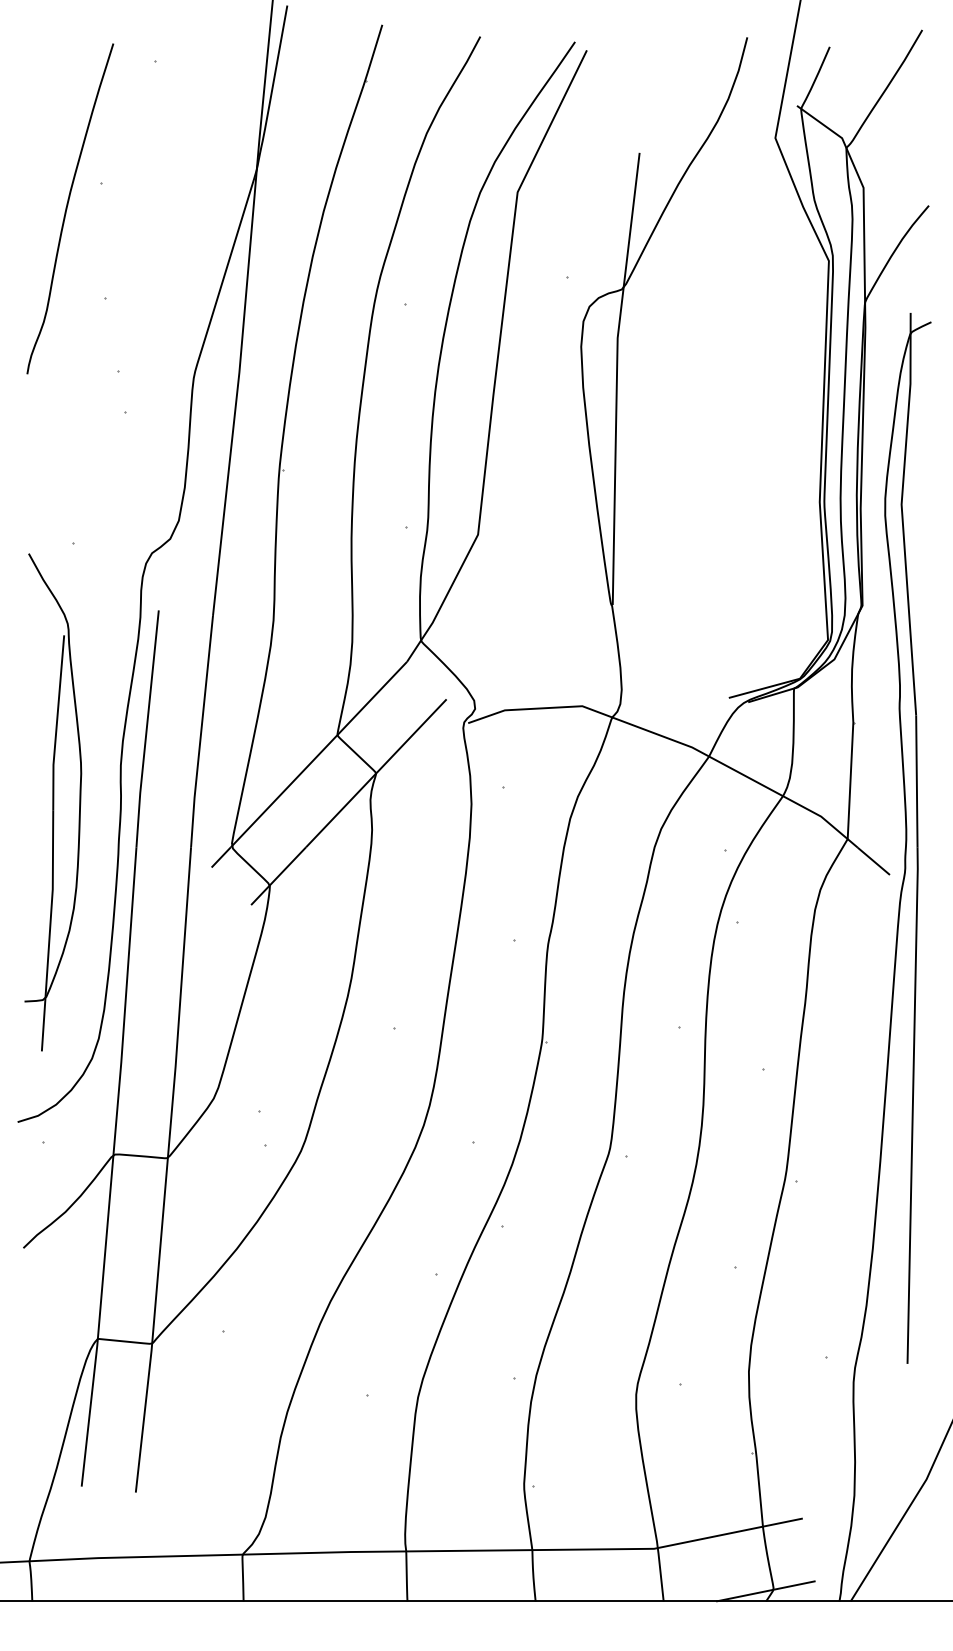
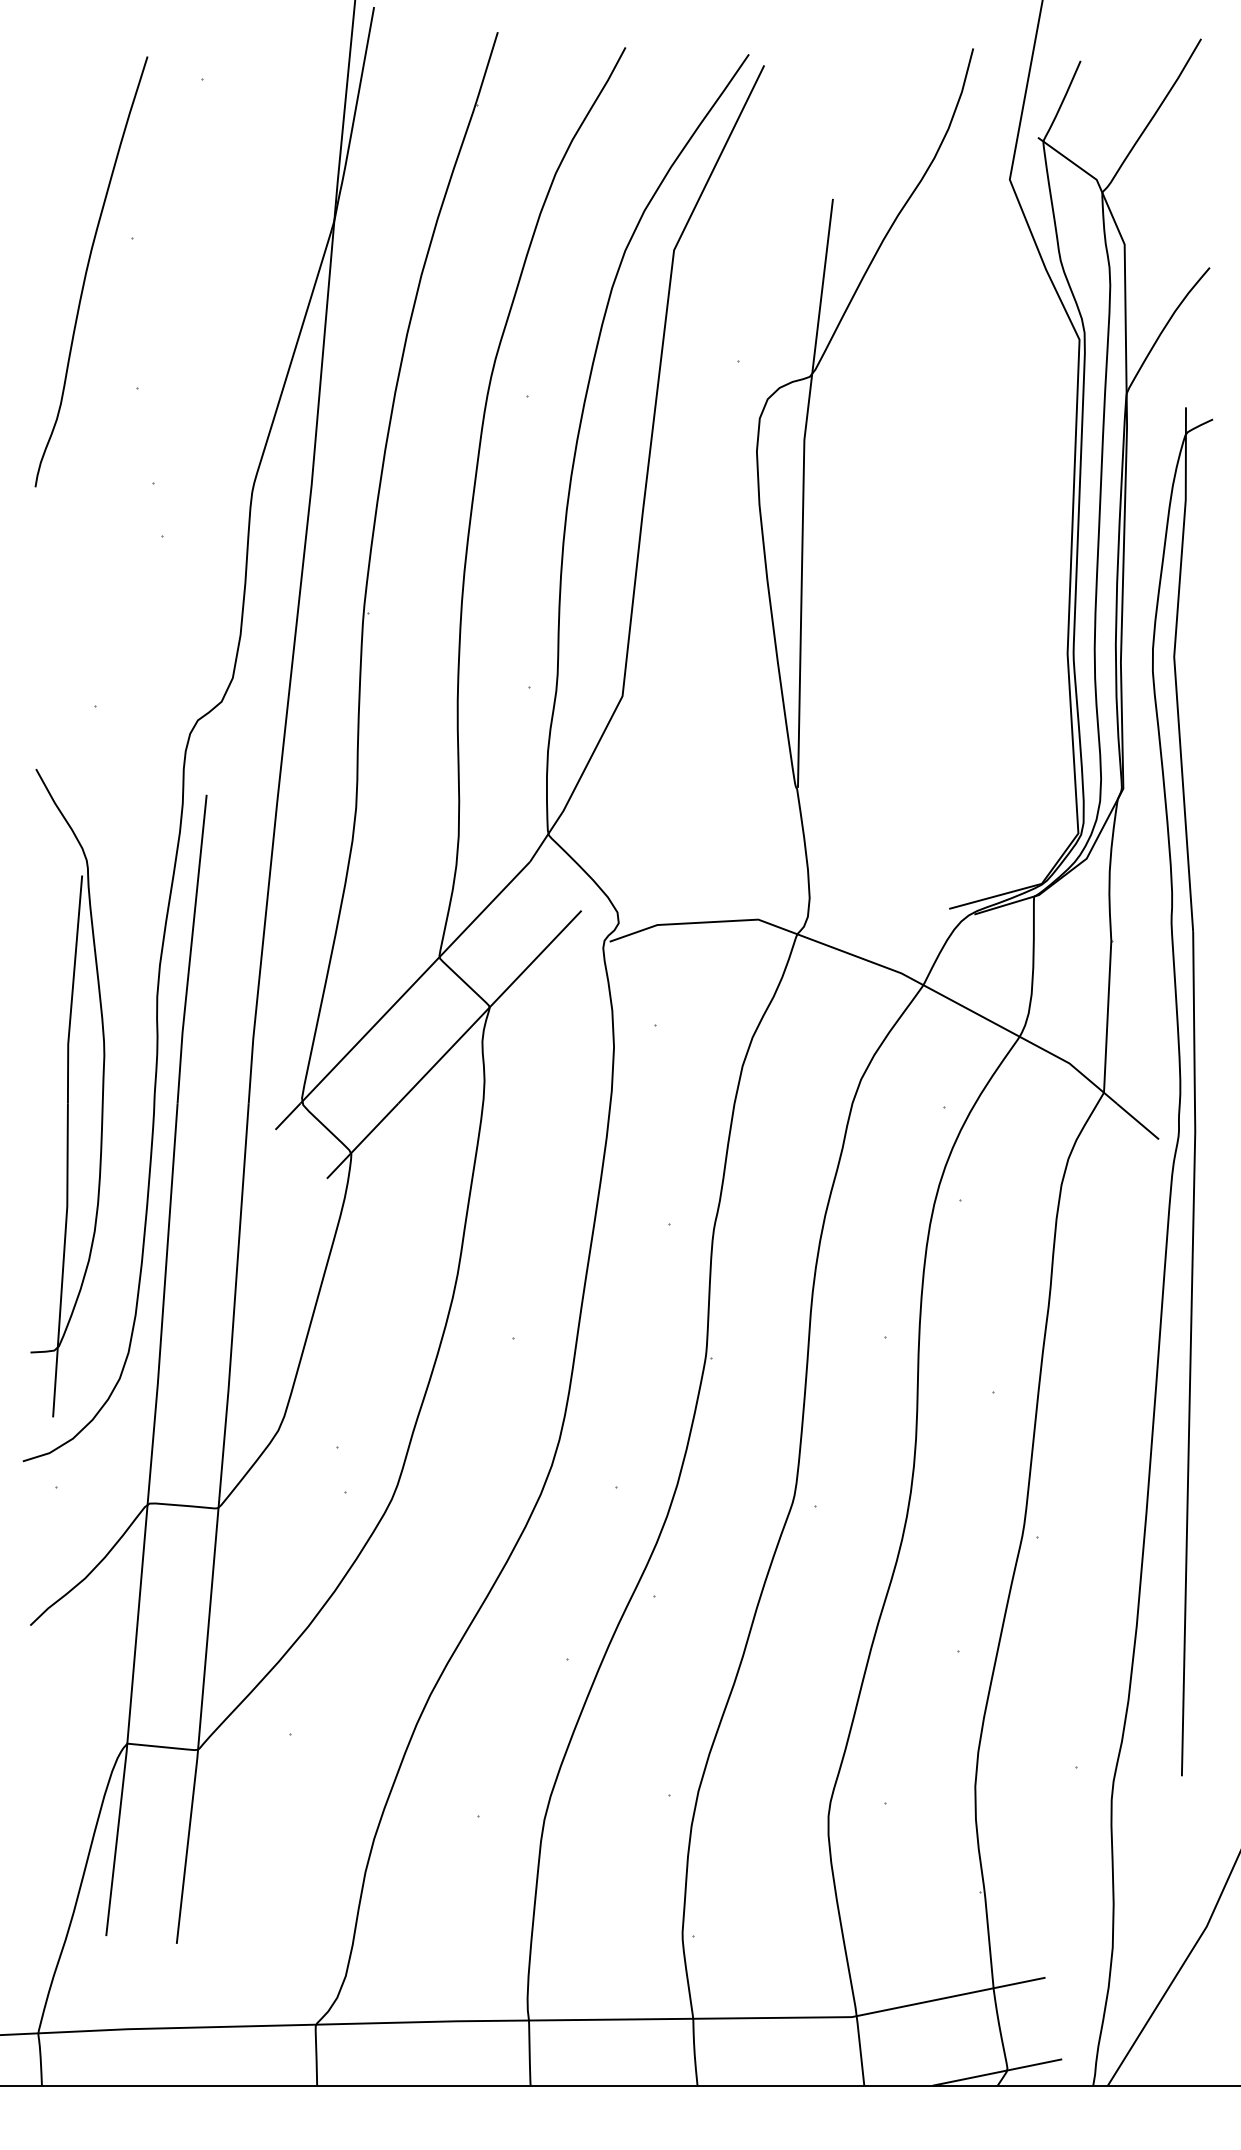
part: (53, 802) -> (68, 1093), moved

